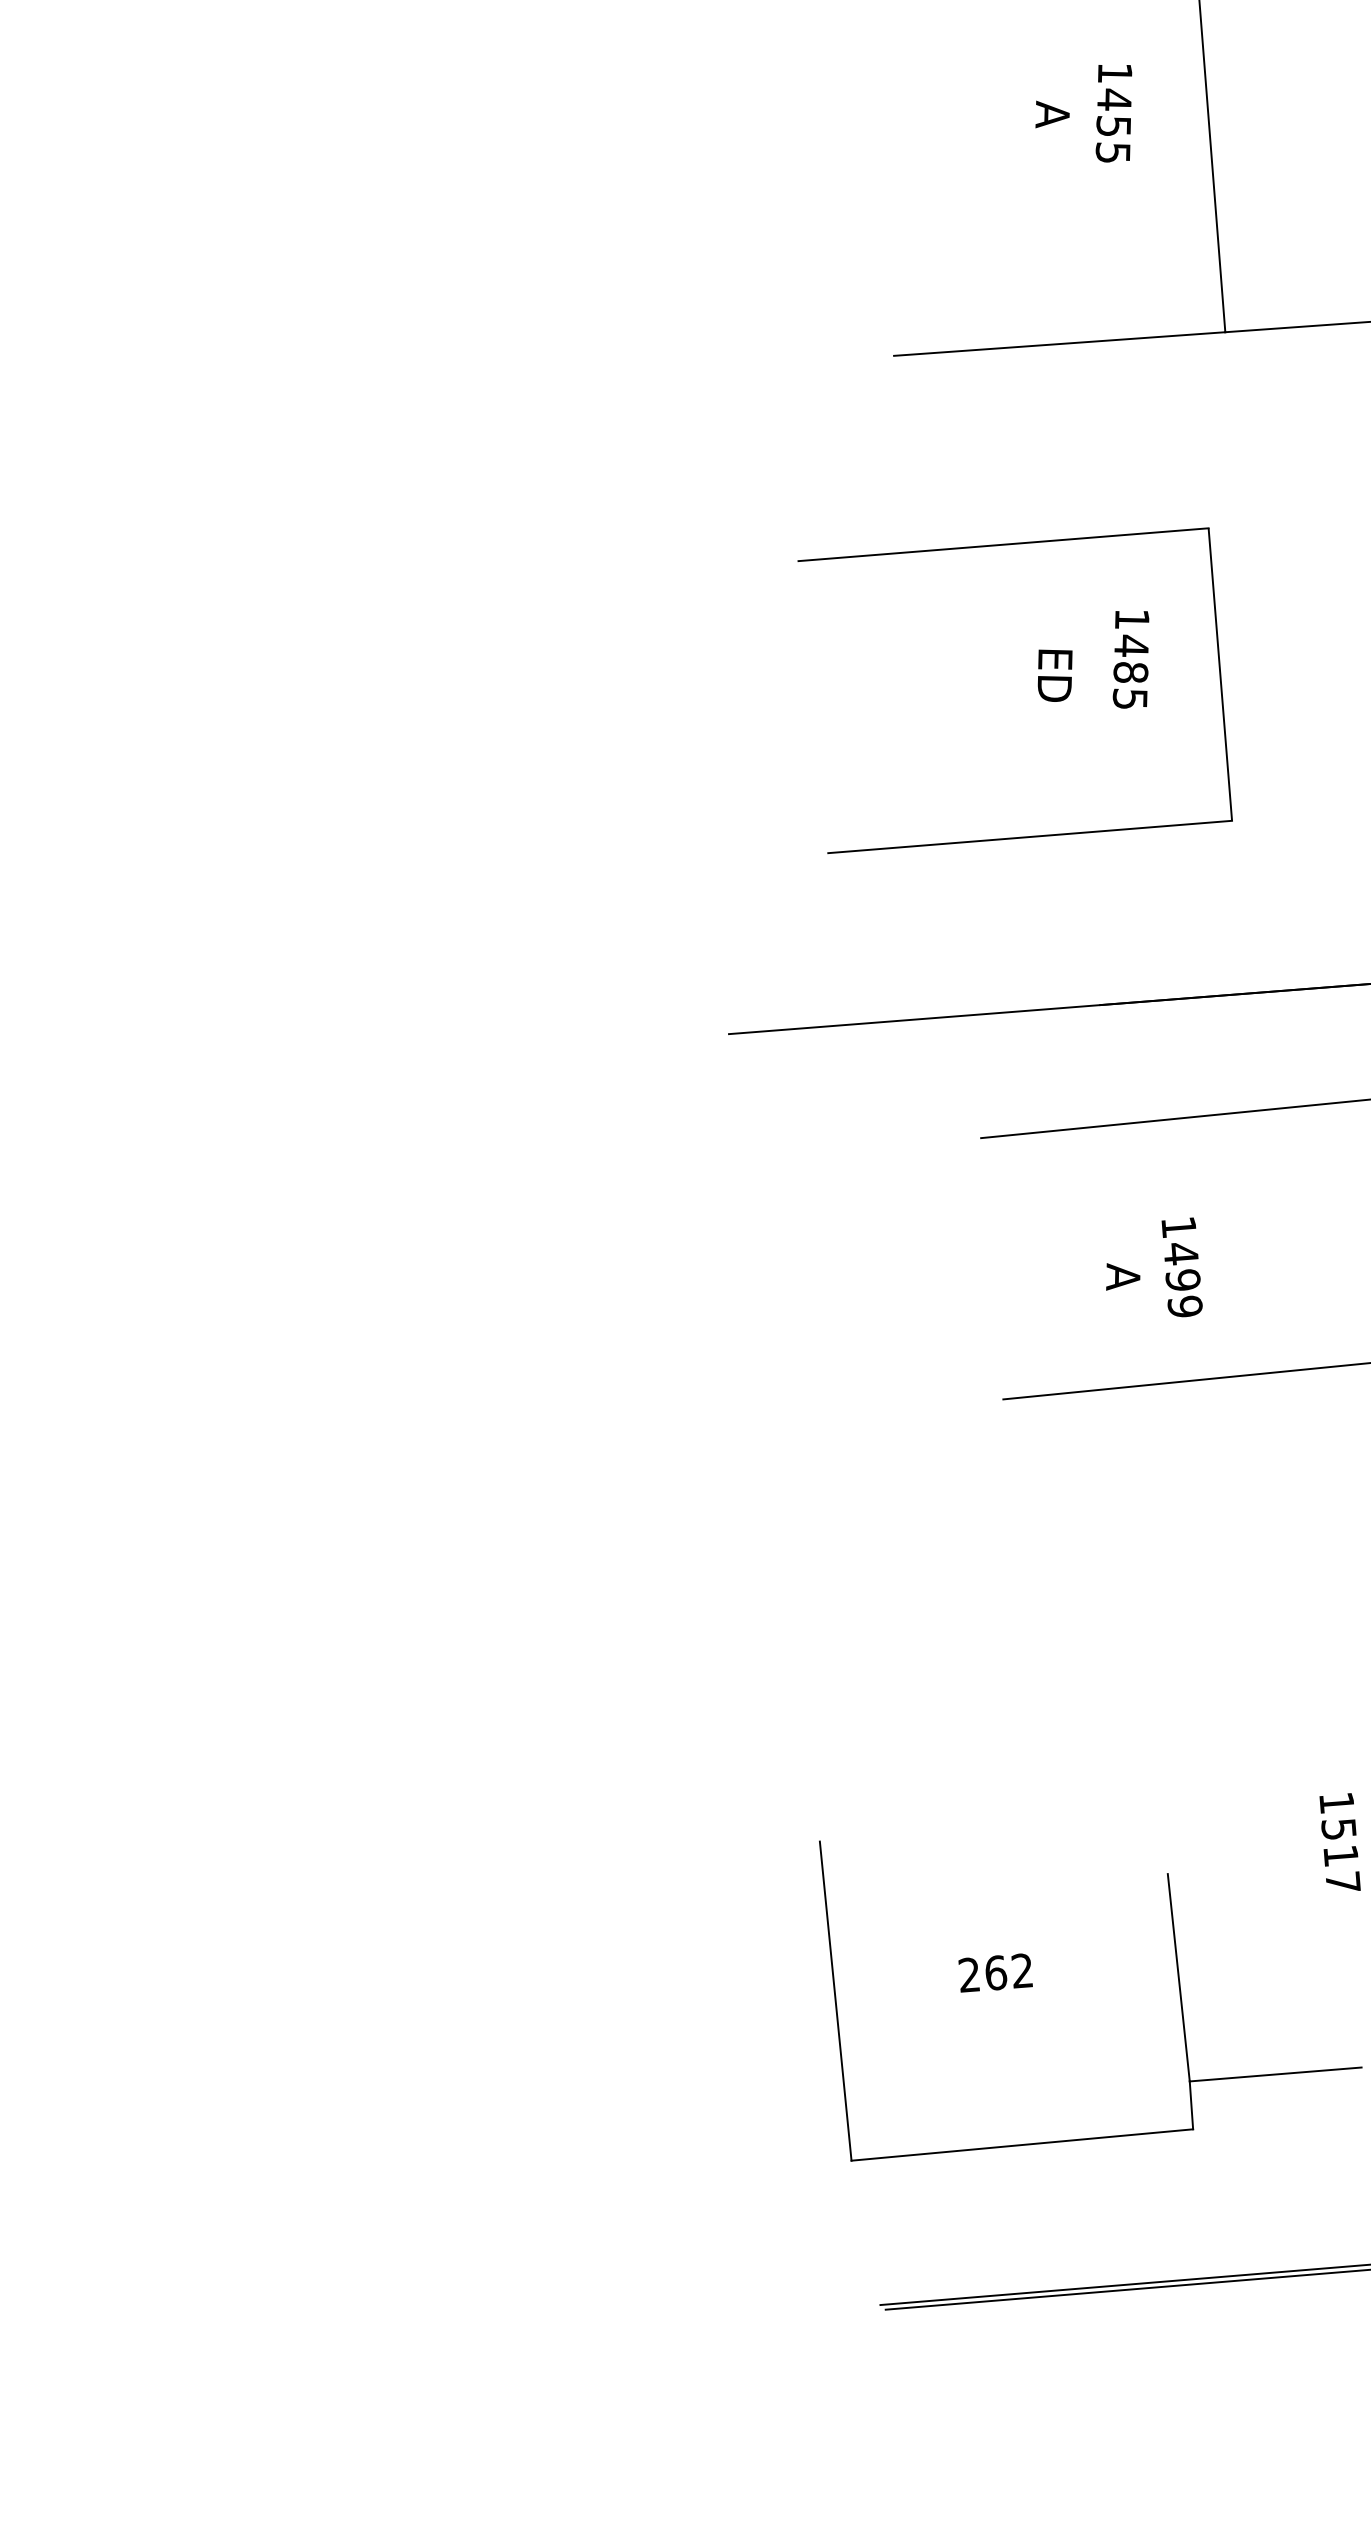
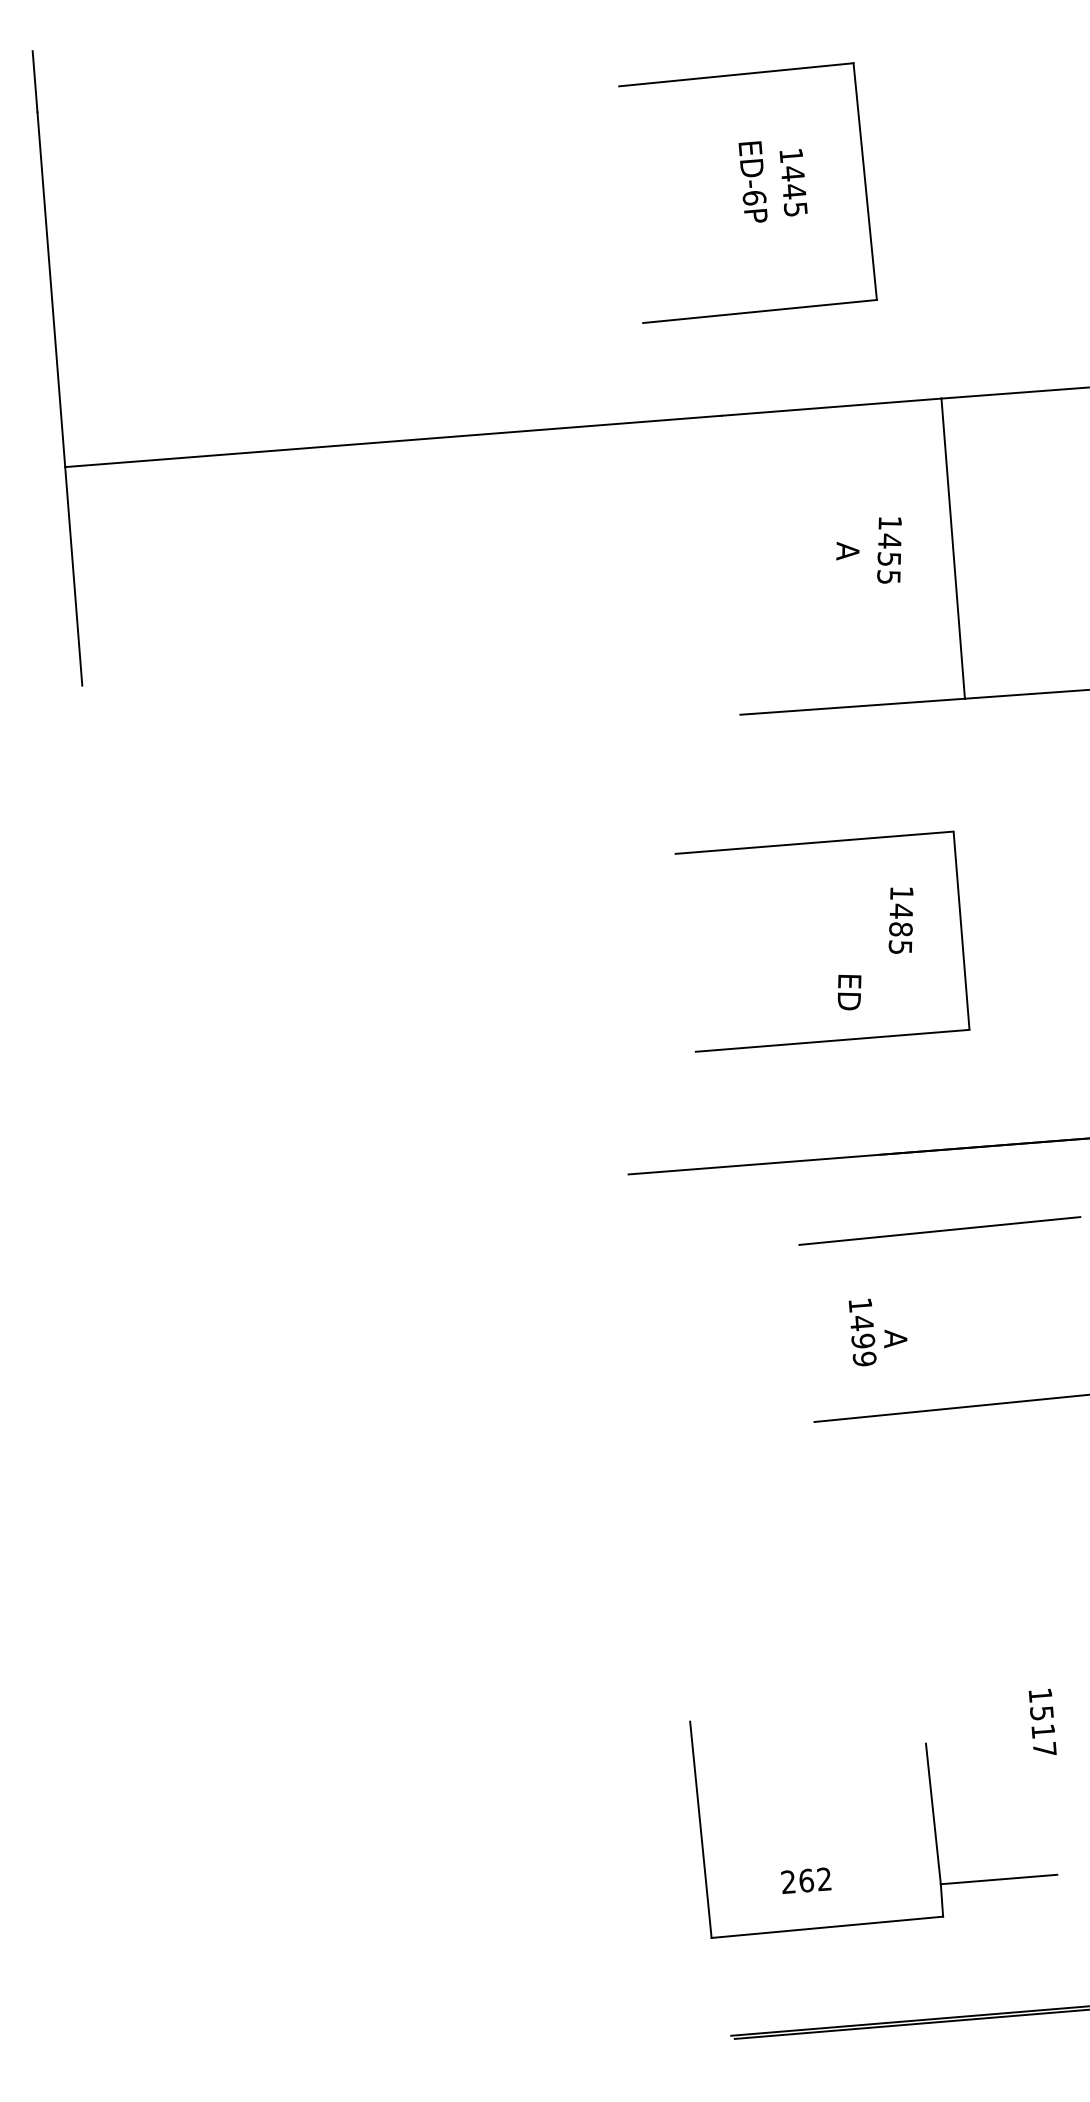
text: (1054, 675) -> (849, 992), moved
text: (1181, 1267) -> (862, 1332), moved
text: (995, 1972) -> (806, 1880), moved

